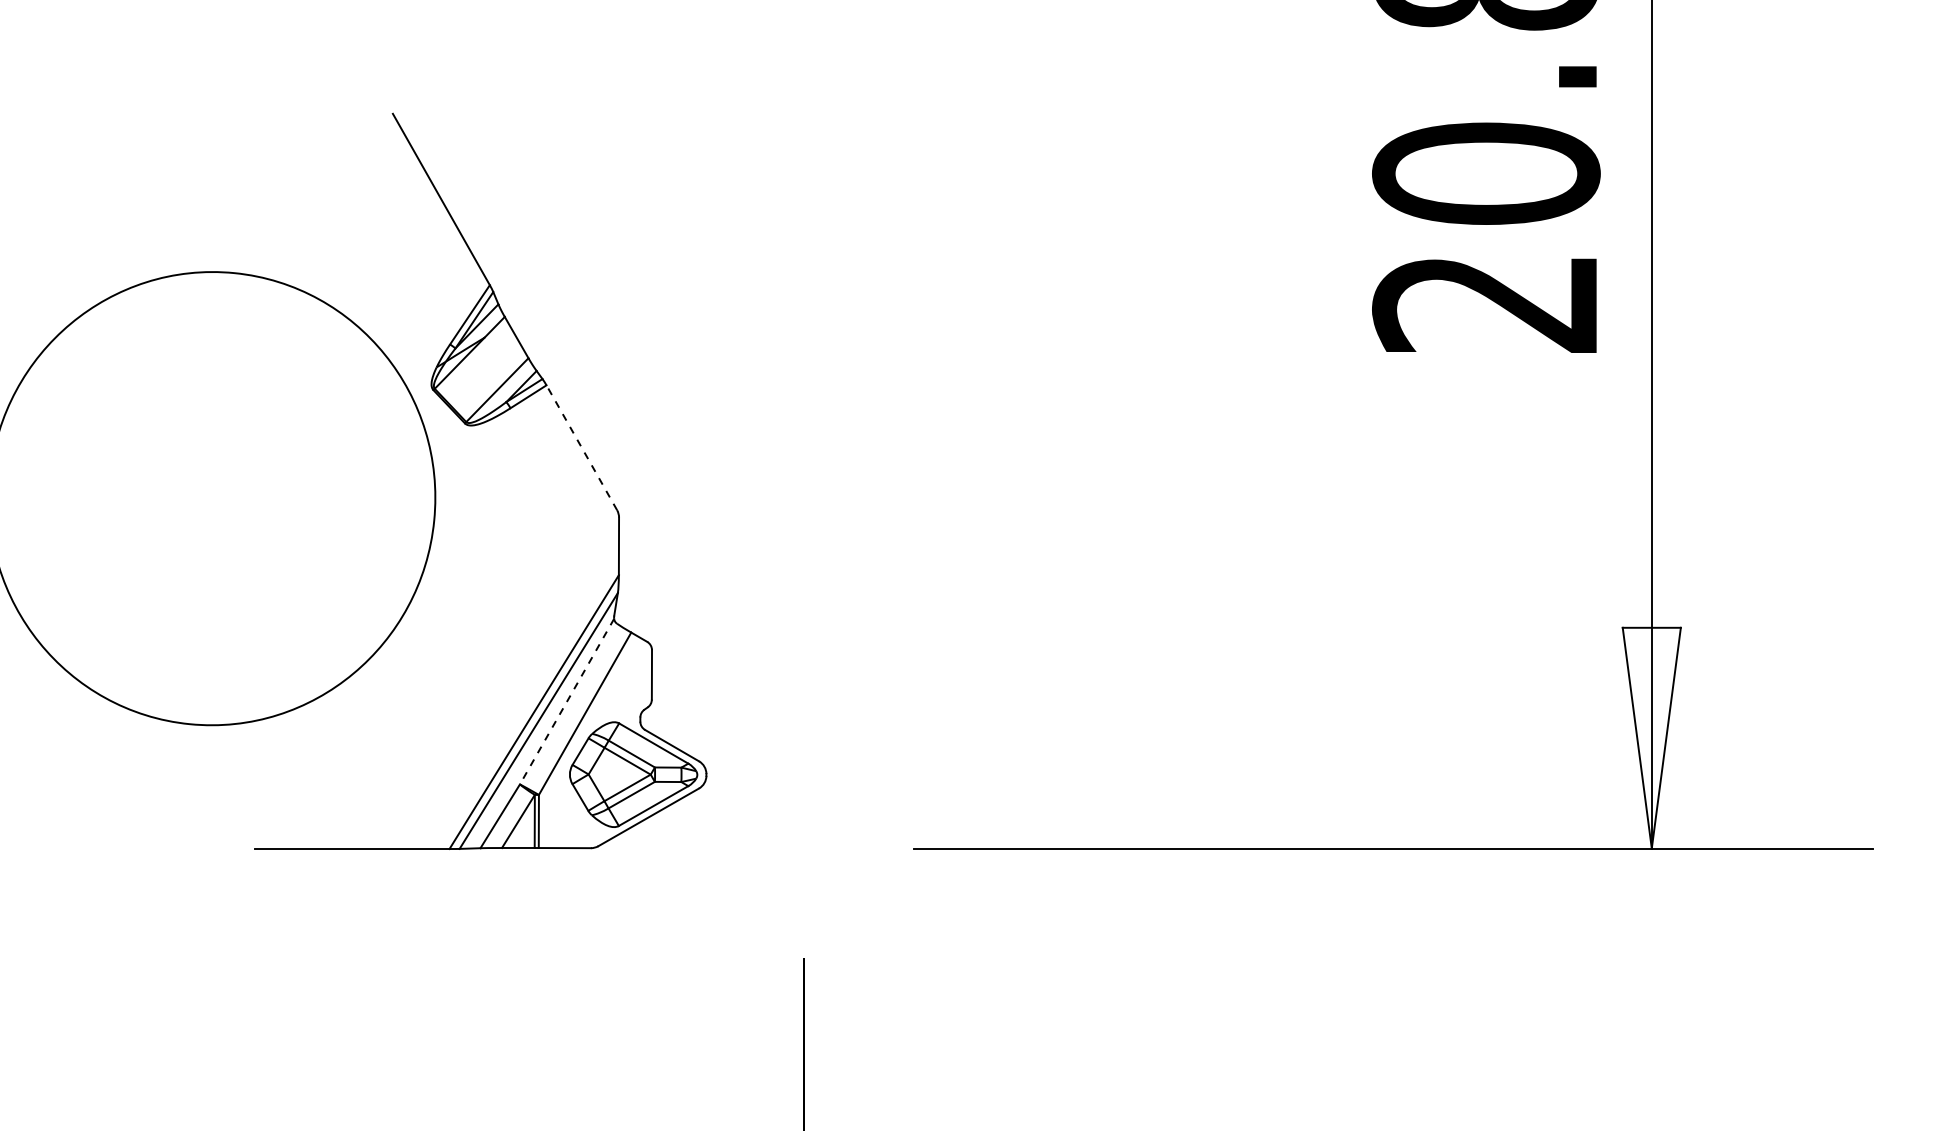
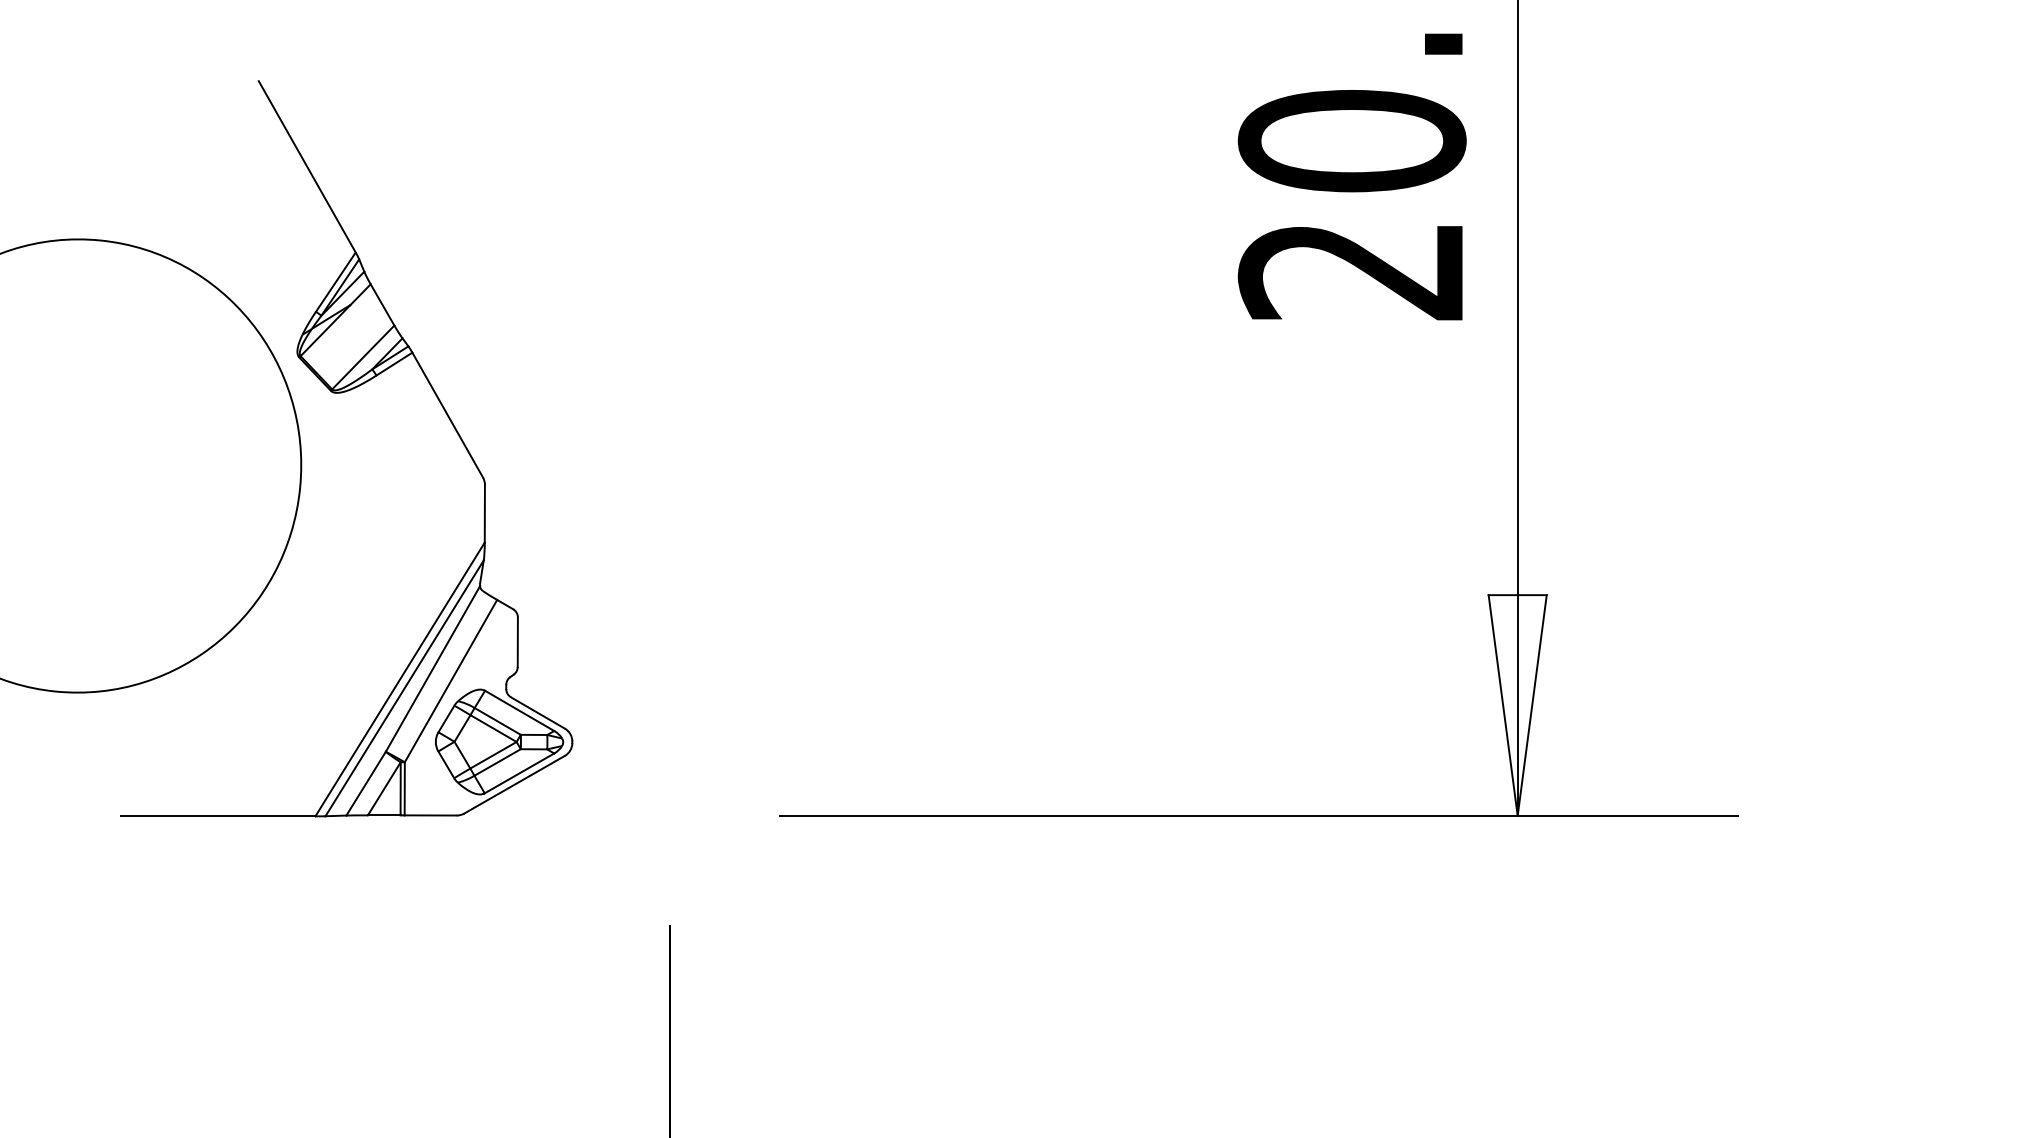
line: (581, 448) -> (447, 415), dashed -> solid
line: (566, 702) -> (432, 669), dashed -> solid

